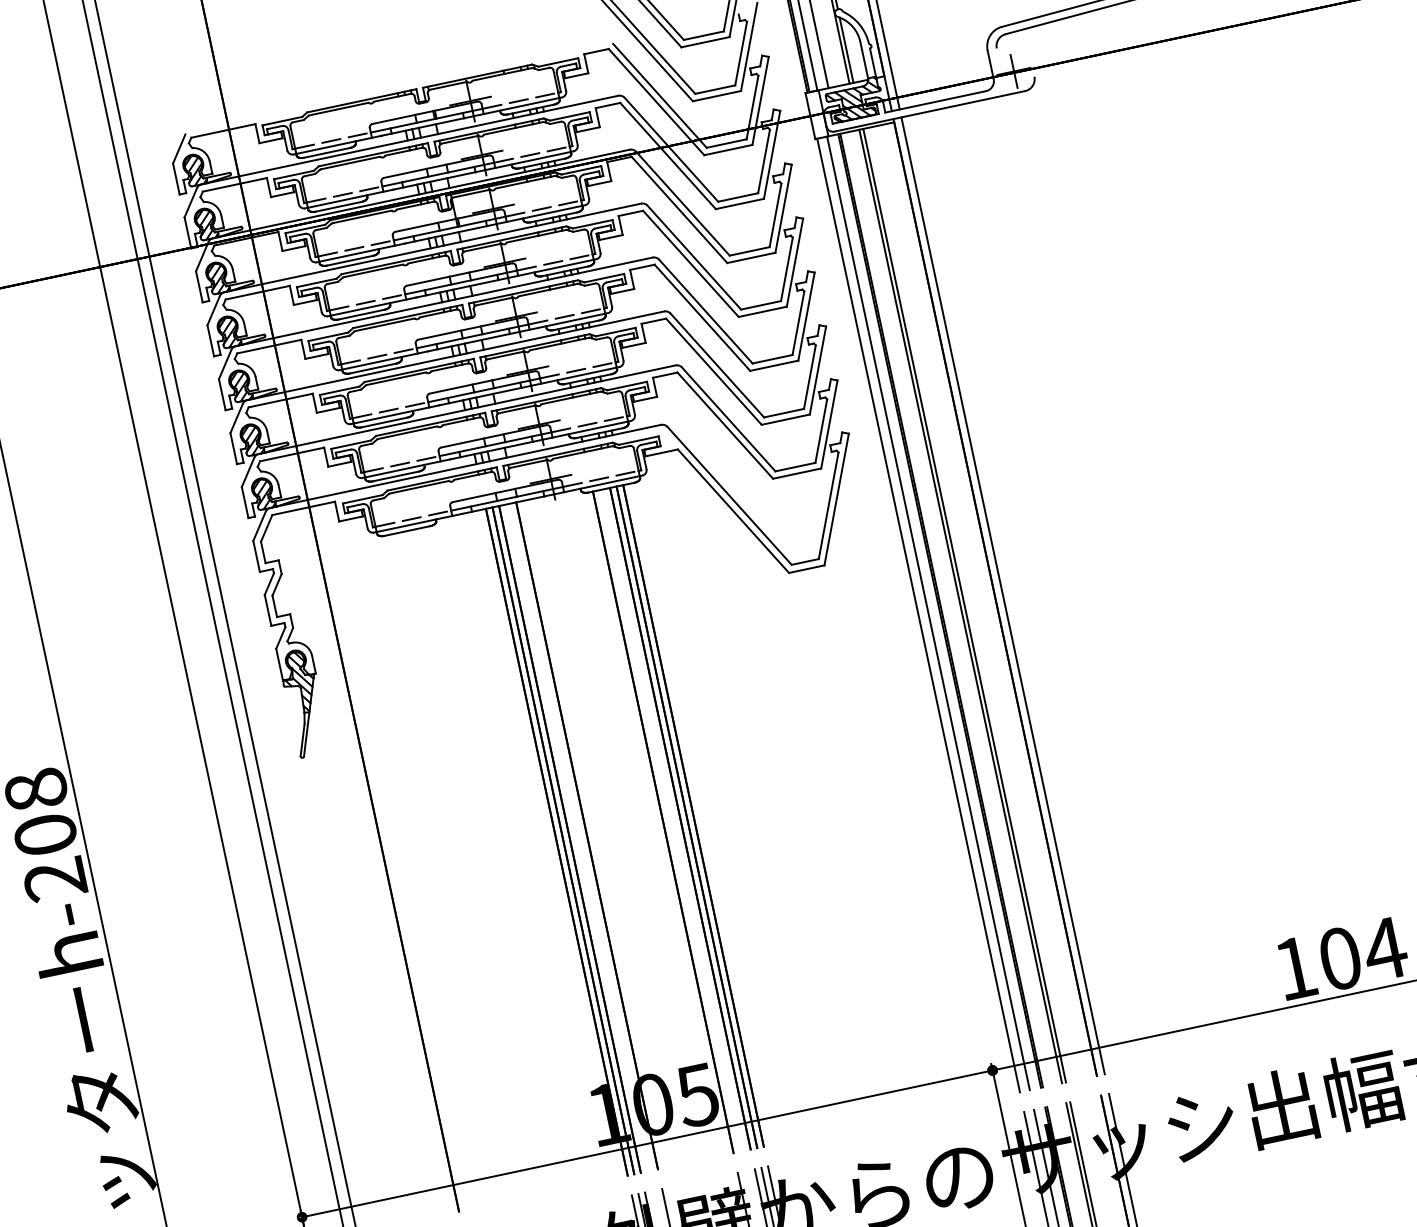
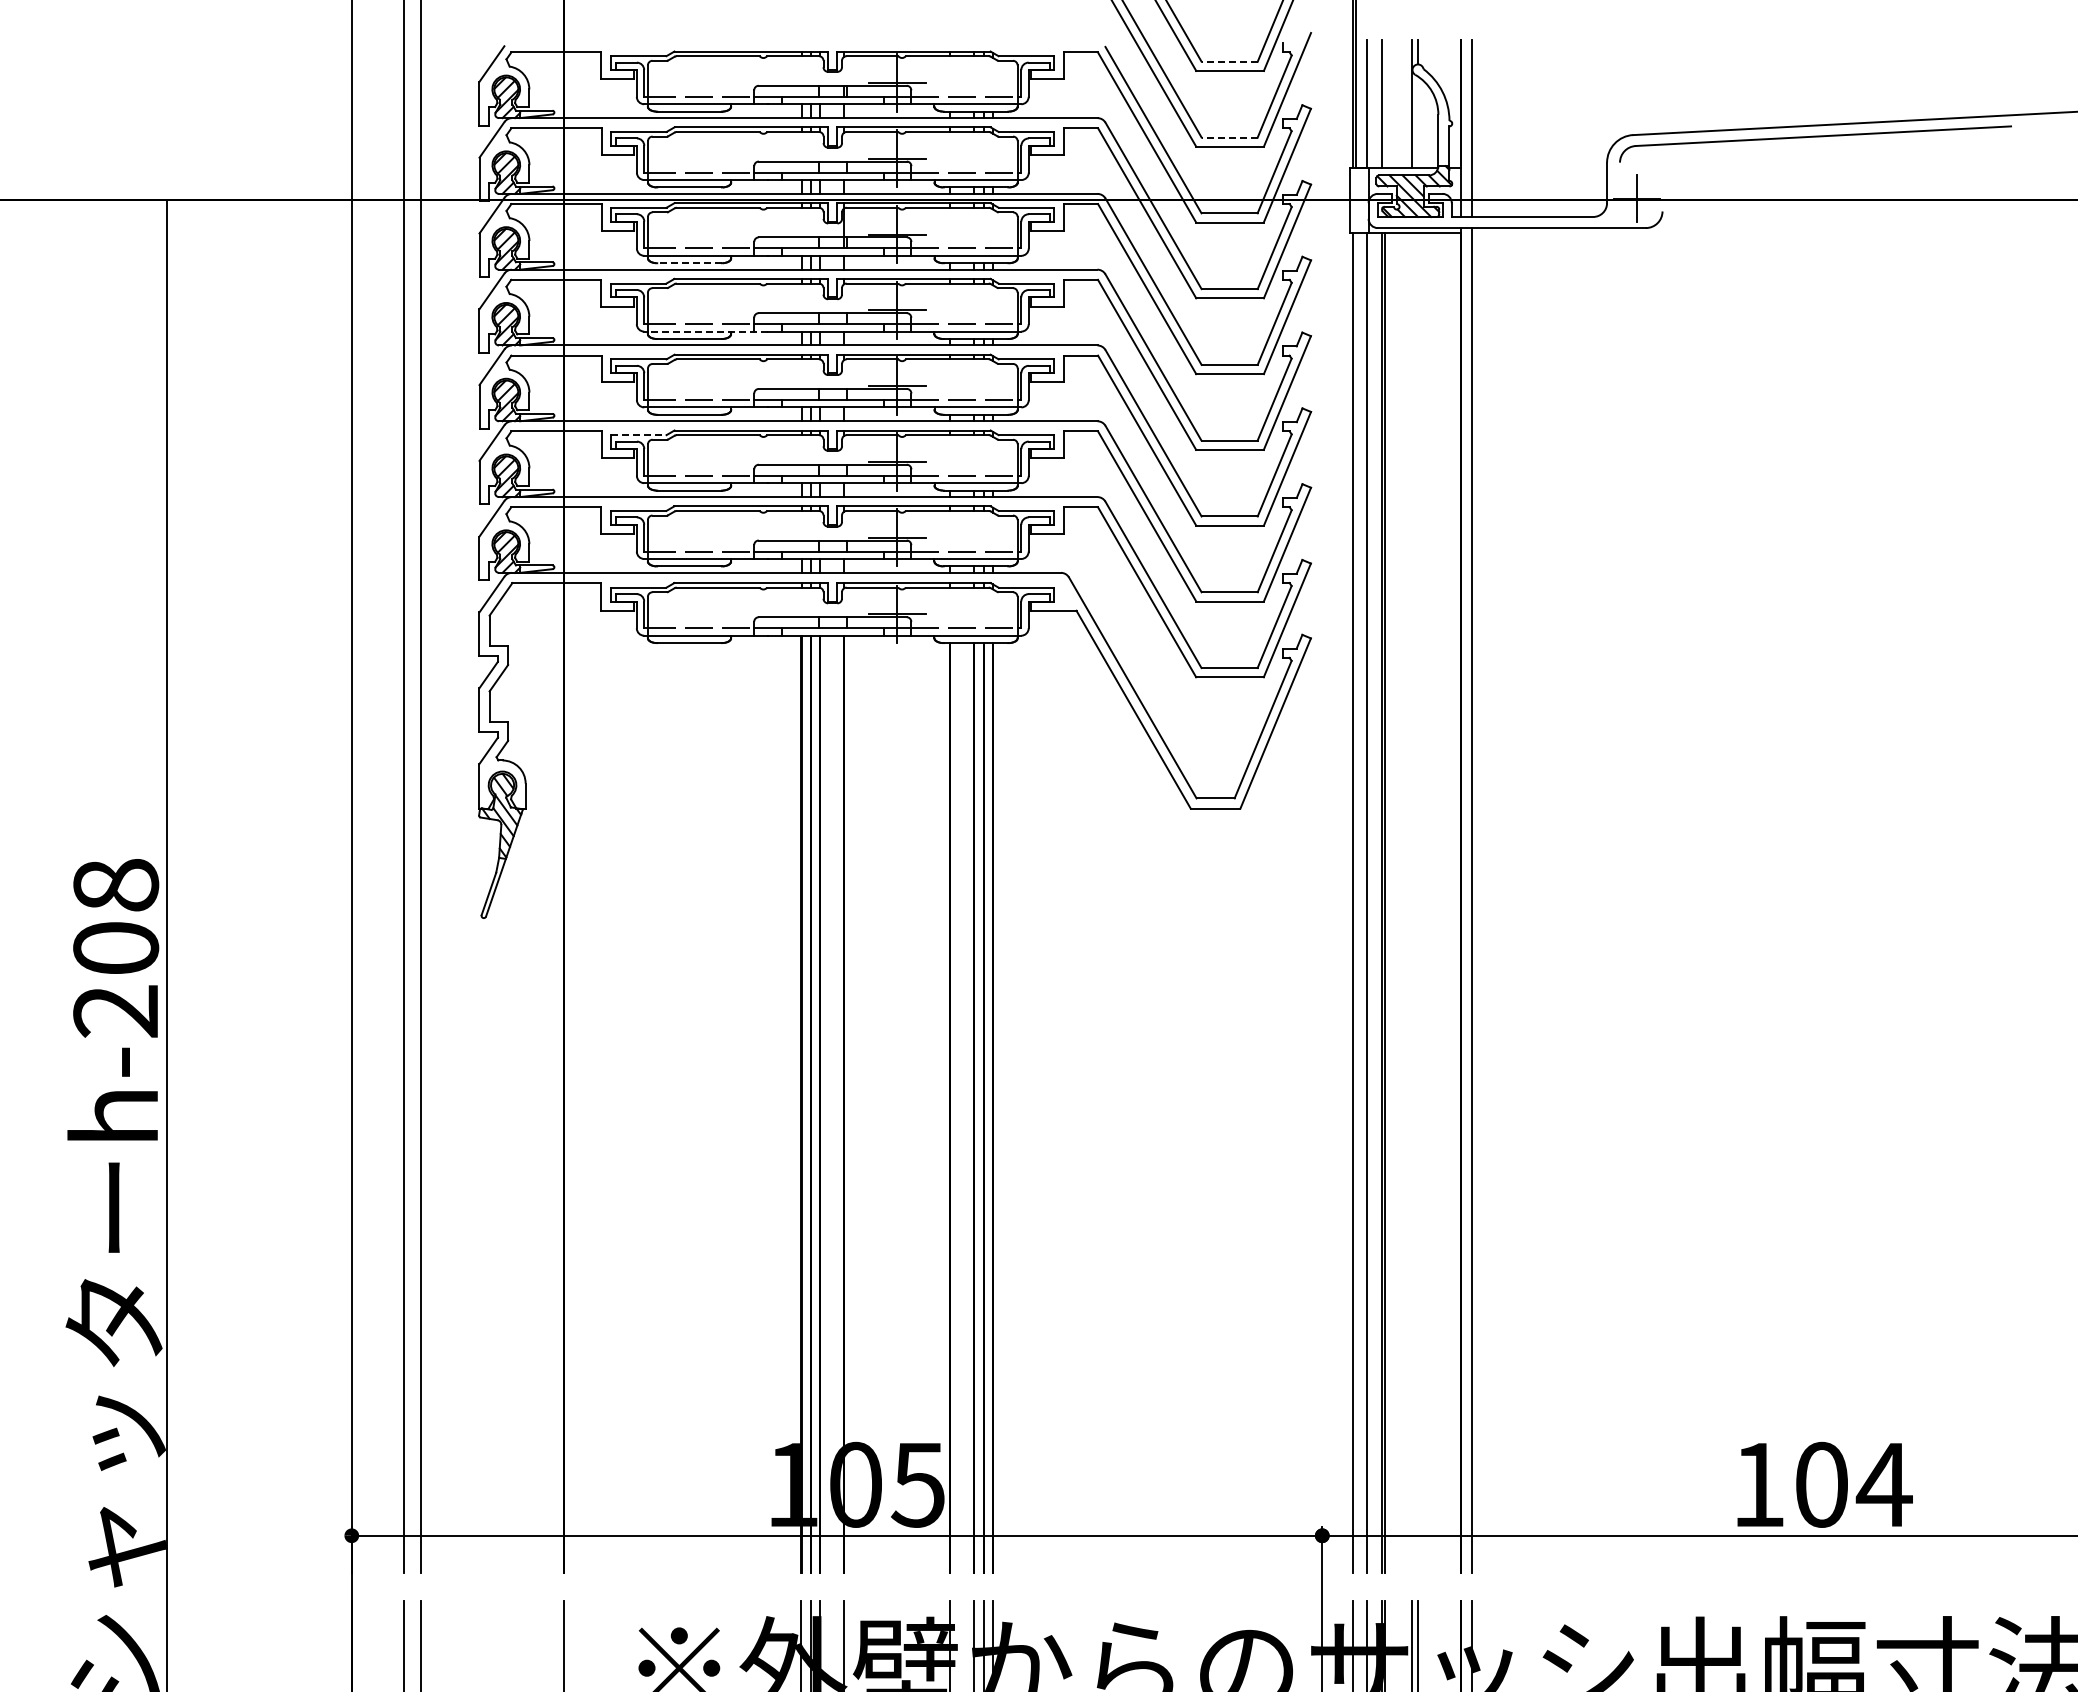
line: (703, 35) -> (1229, 61), solid -> dashed
line: (846, 50) -> (1417, 122), removed
line: (715, 89) -> (1229, 137), solid -> dashed
line: (350, 260) -> (689, 263), solid -> dashed
line: (373, 306) -> (707, 331), solid -> dashed
line: (339, 391) -> (638, 435), solid -> dashed
line: (964, 605) -> (1417, 902), removed
line: (960, 606) -> (1411, 902), removed

